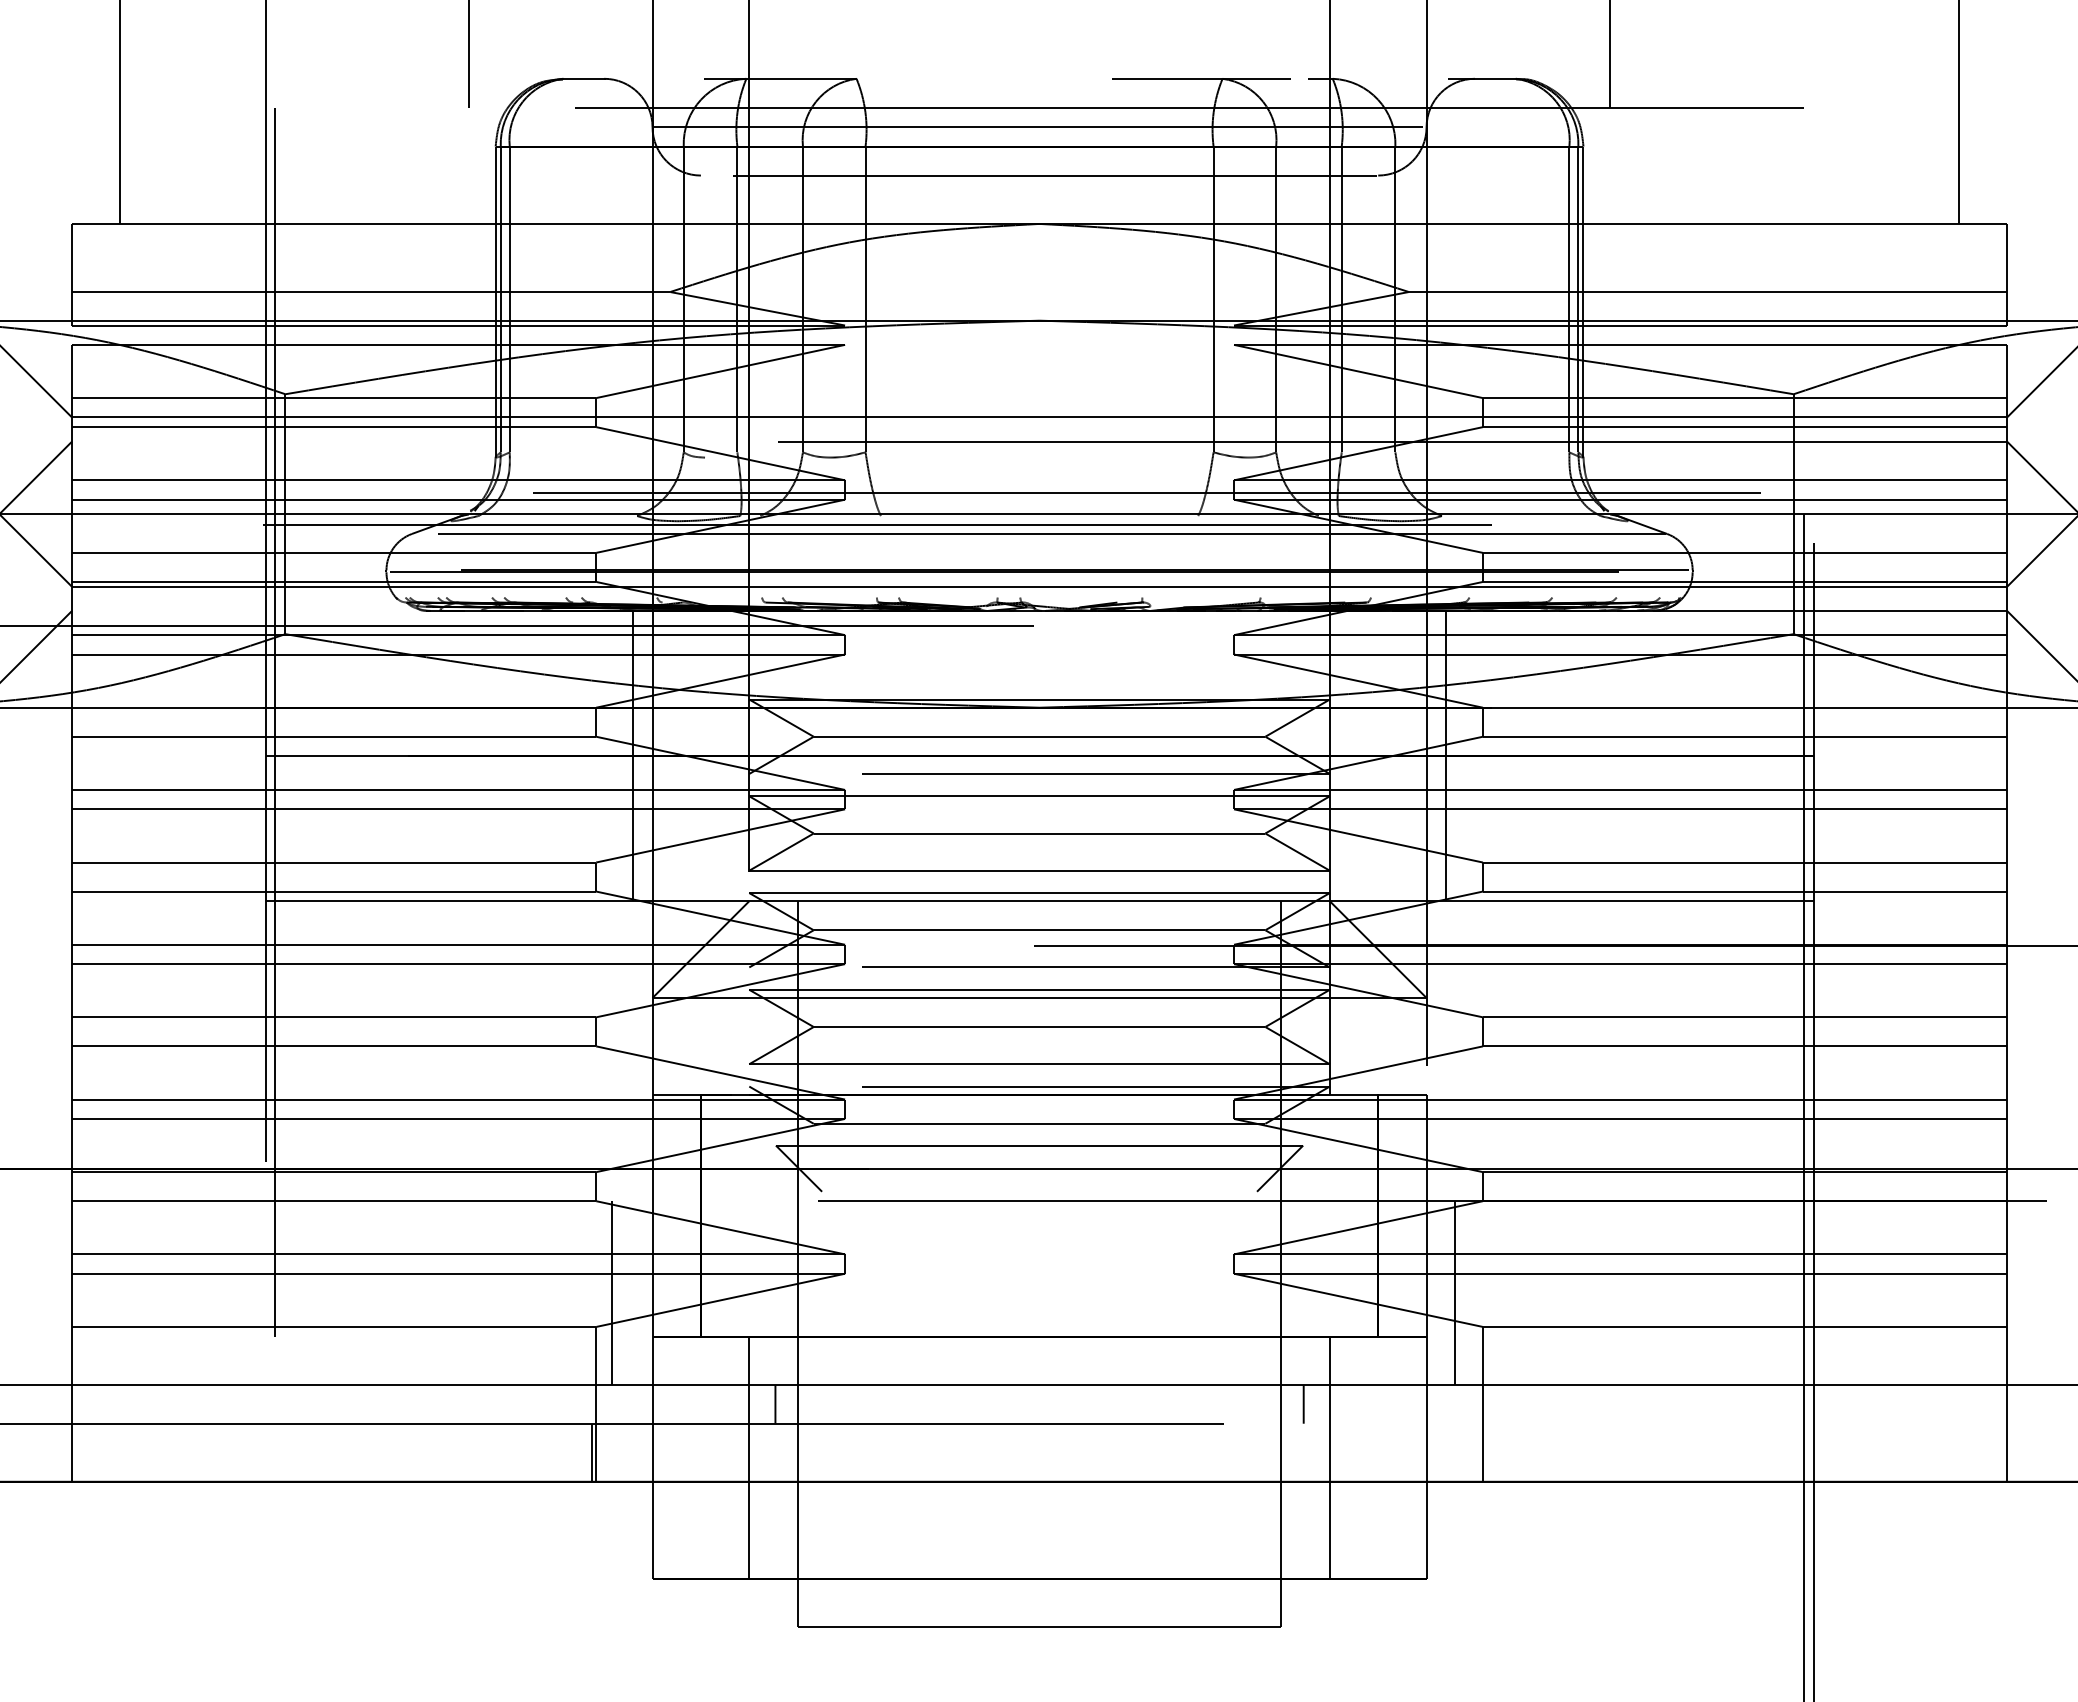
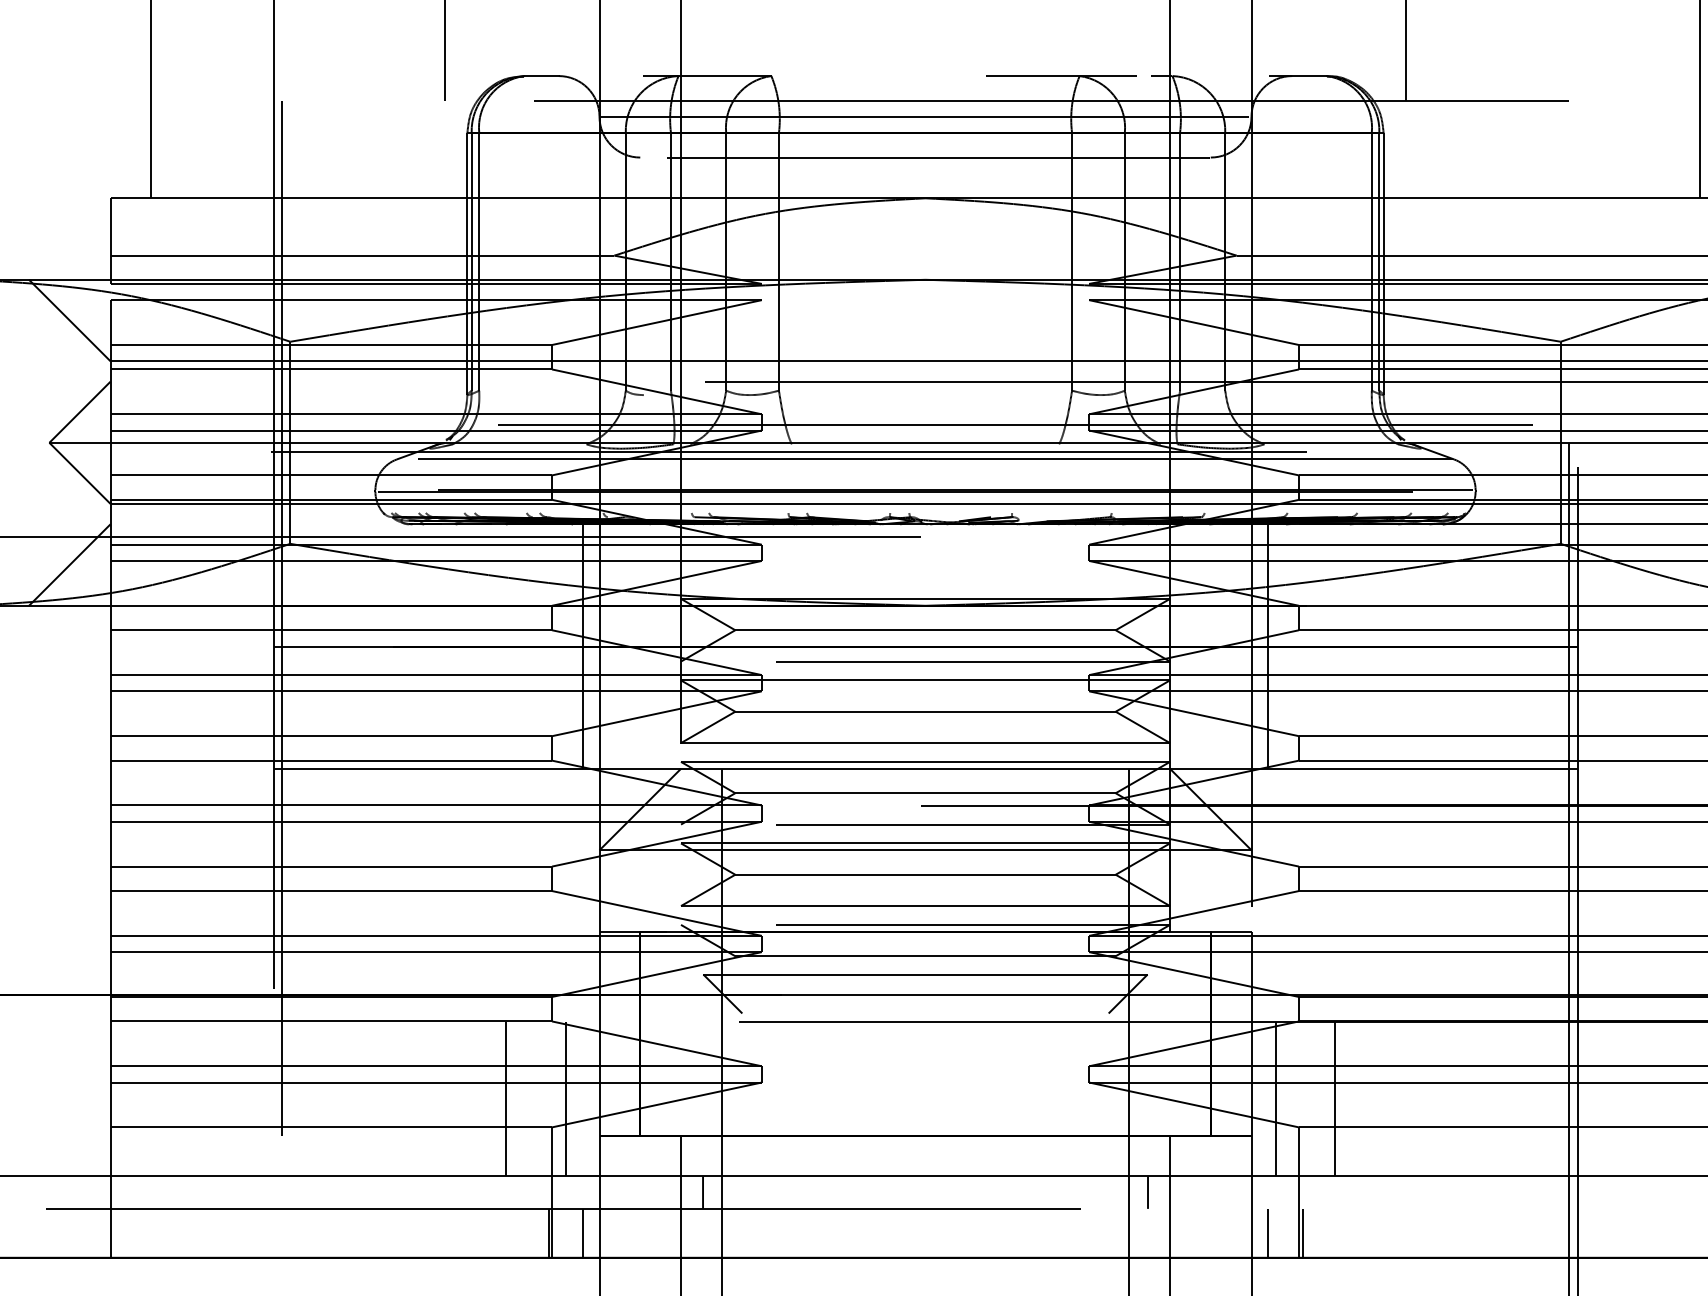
line: (541, 1293) -> (505, 1099), added
line: (1525, 1293) -> (1334, 1099), added
line: (633, 1452) -> (583, 1233), added
line: (1445, 1452) -> (1267, 1233), added
line: (1487, 1452) -> (1302, 1233), added

